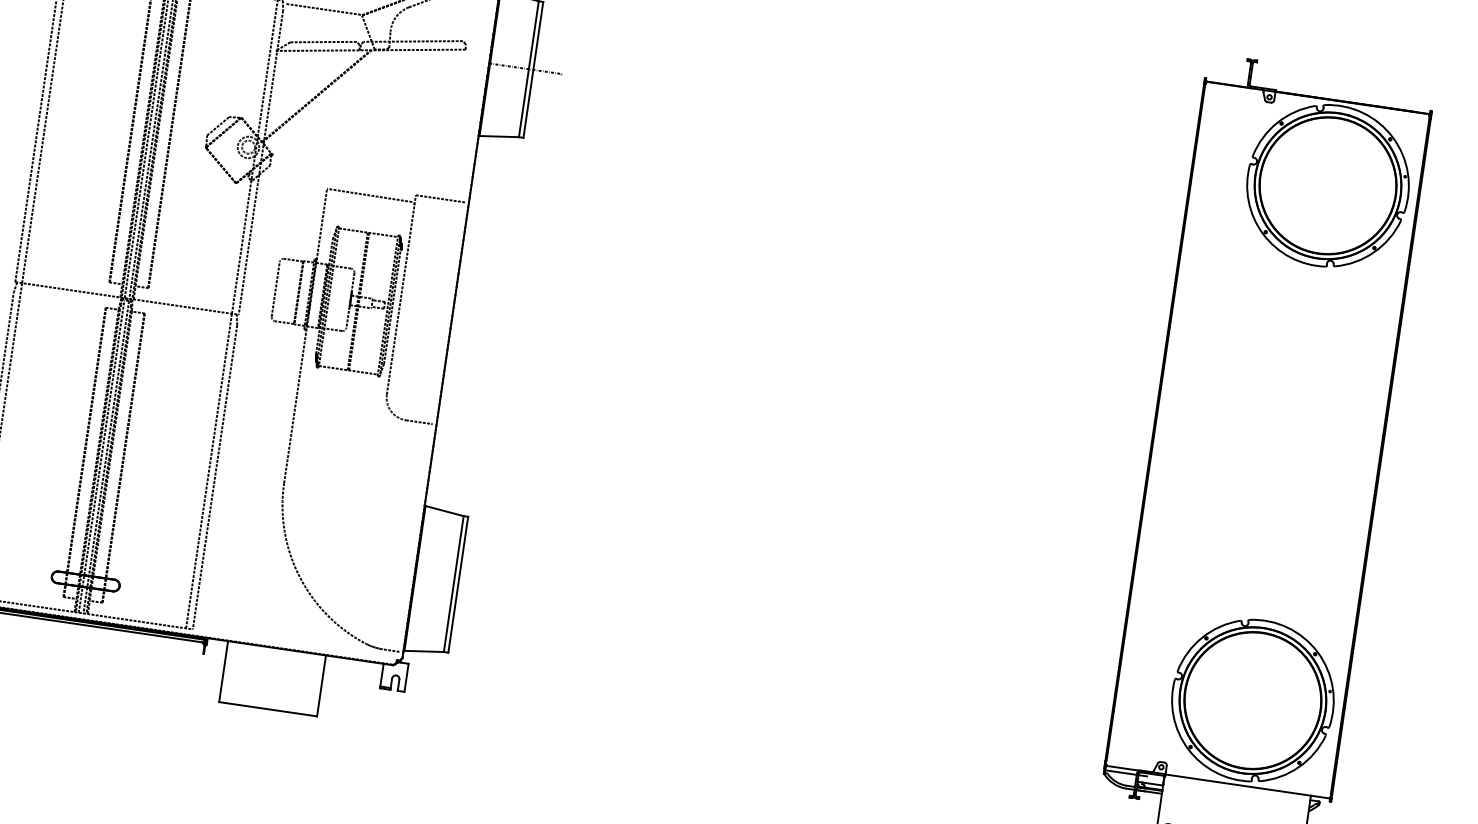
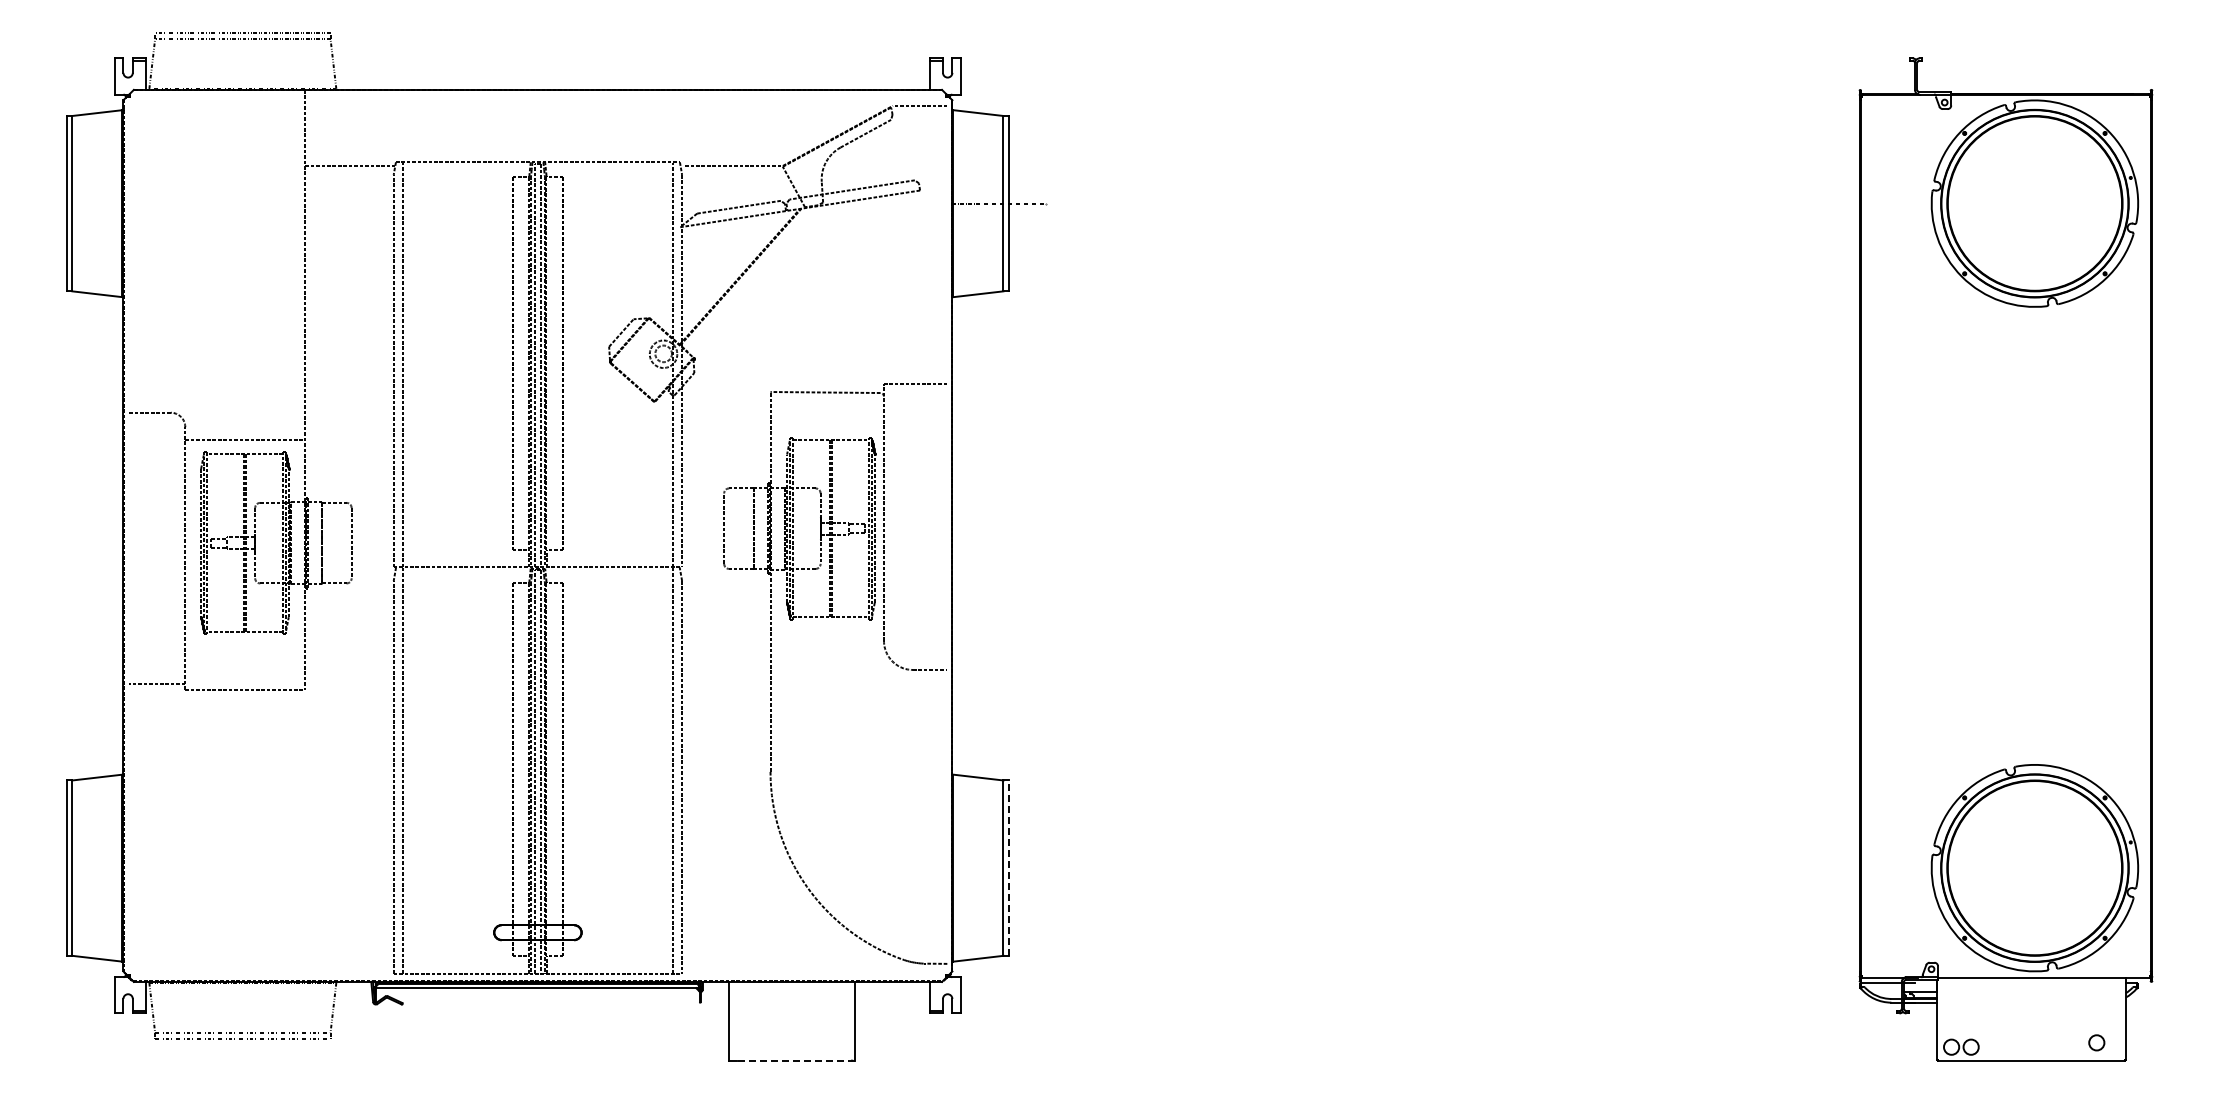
line: (458, 585) -> (1009, 868), solid -> dashed
line: (270, 709) -> (795, 1060), solid -> dashed

